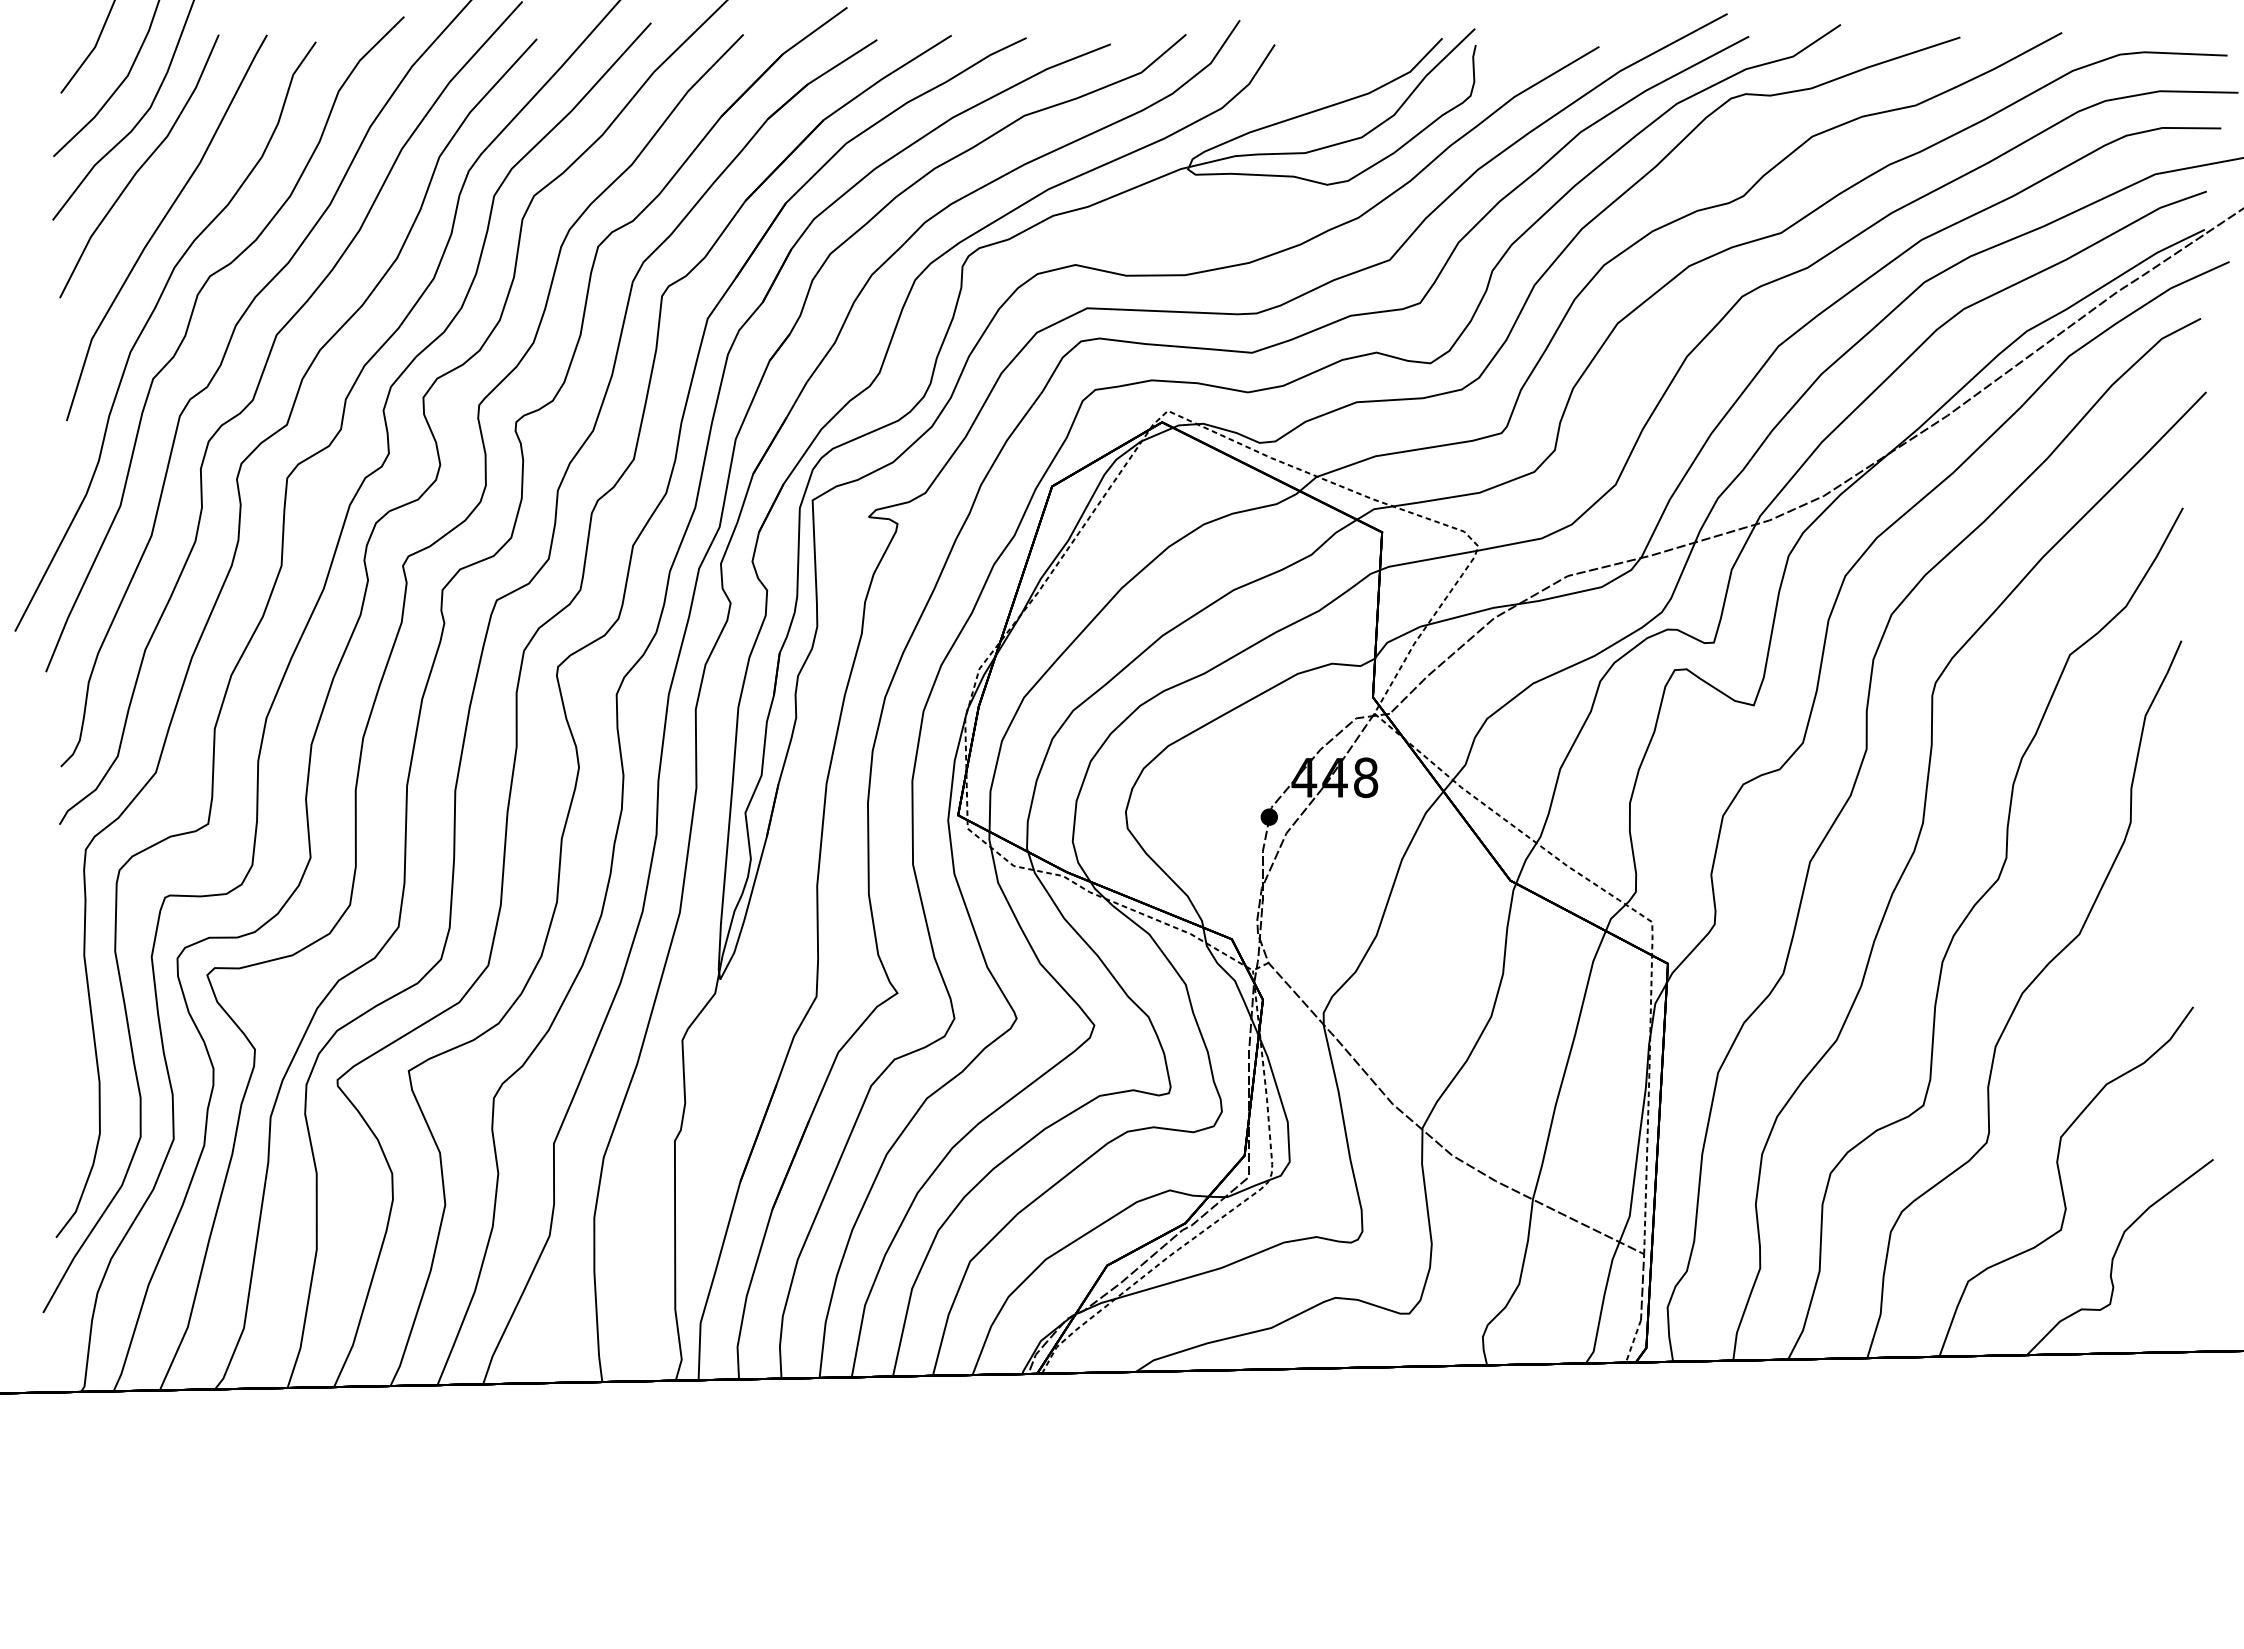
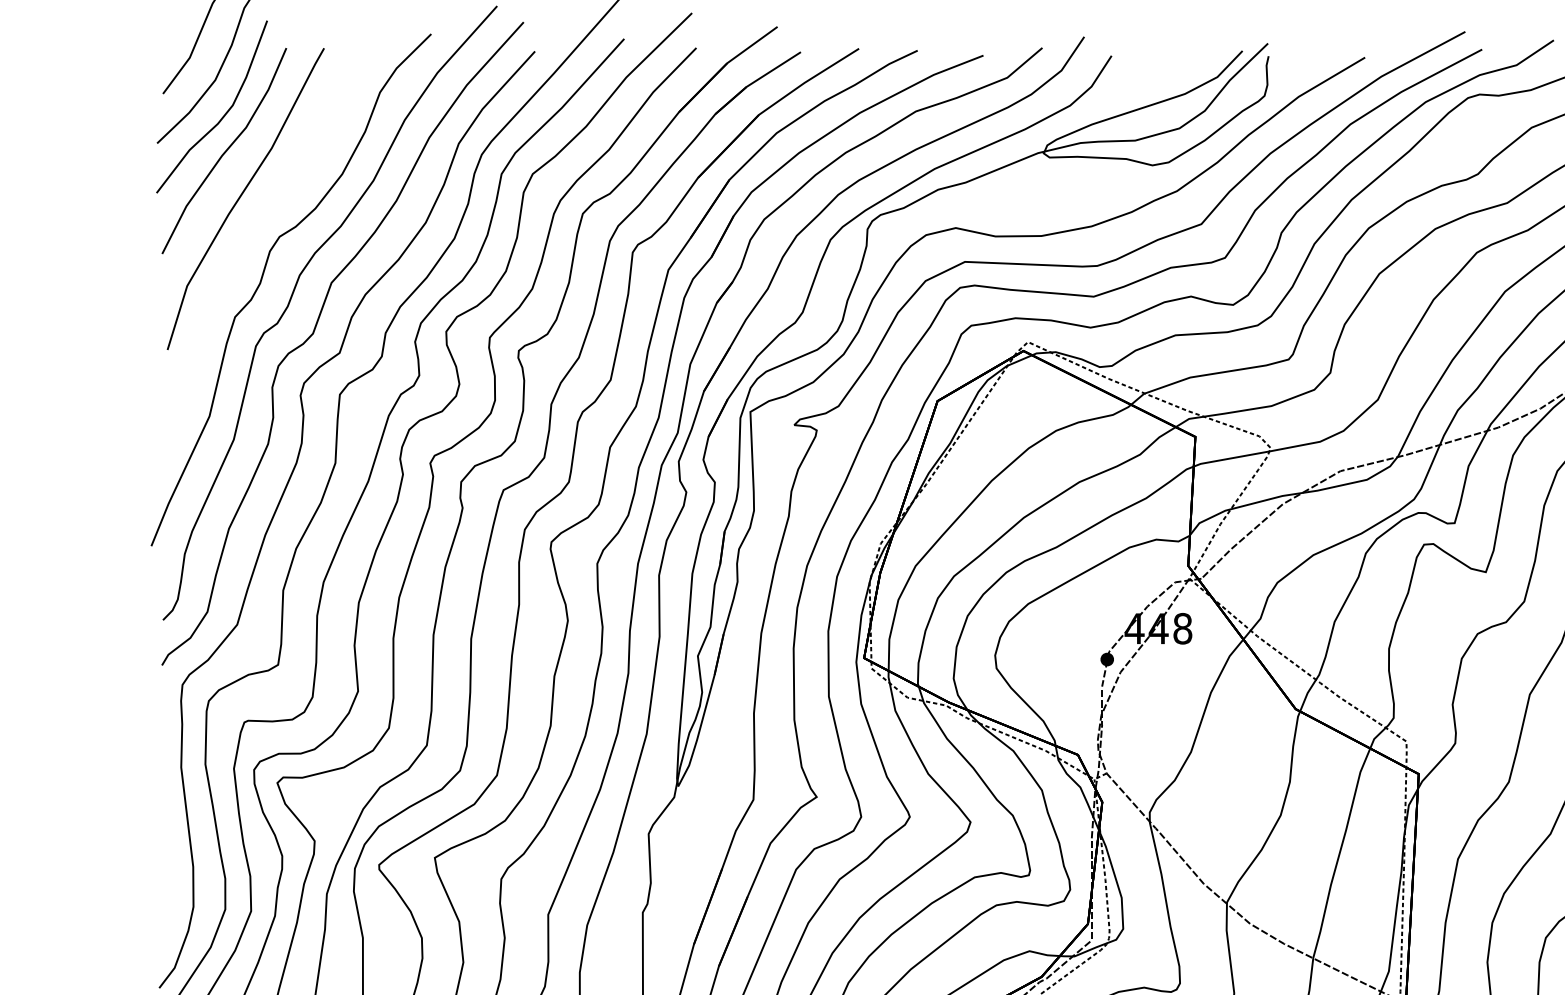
curve: (145, 327) -> (229, 276), removed

